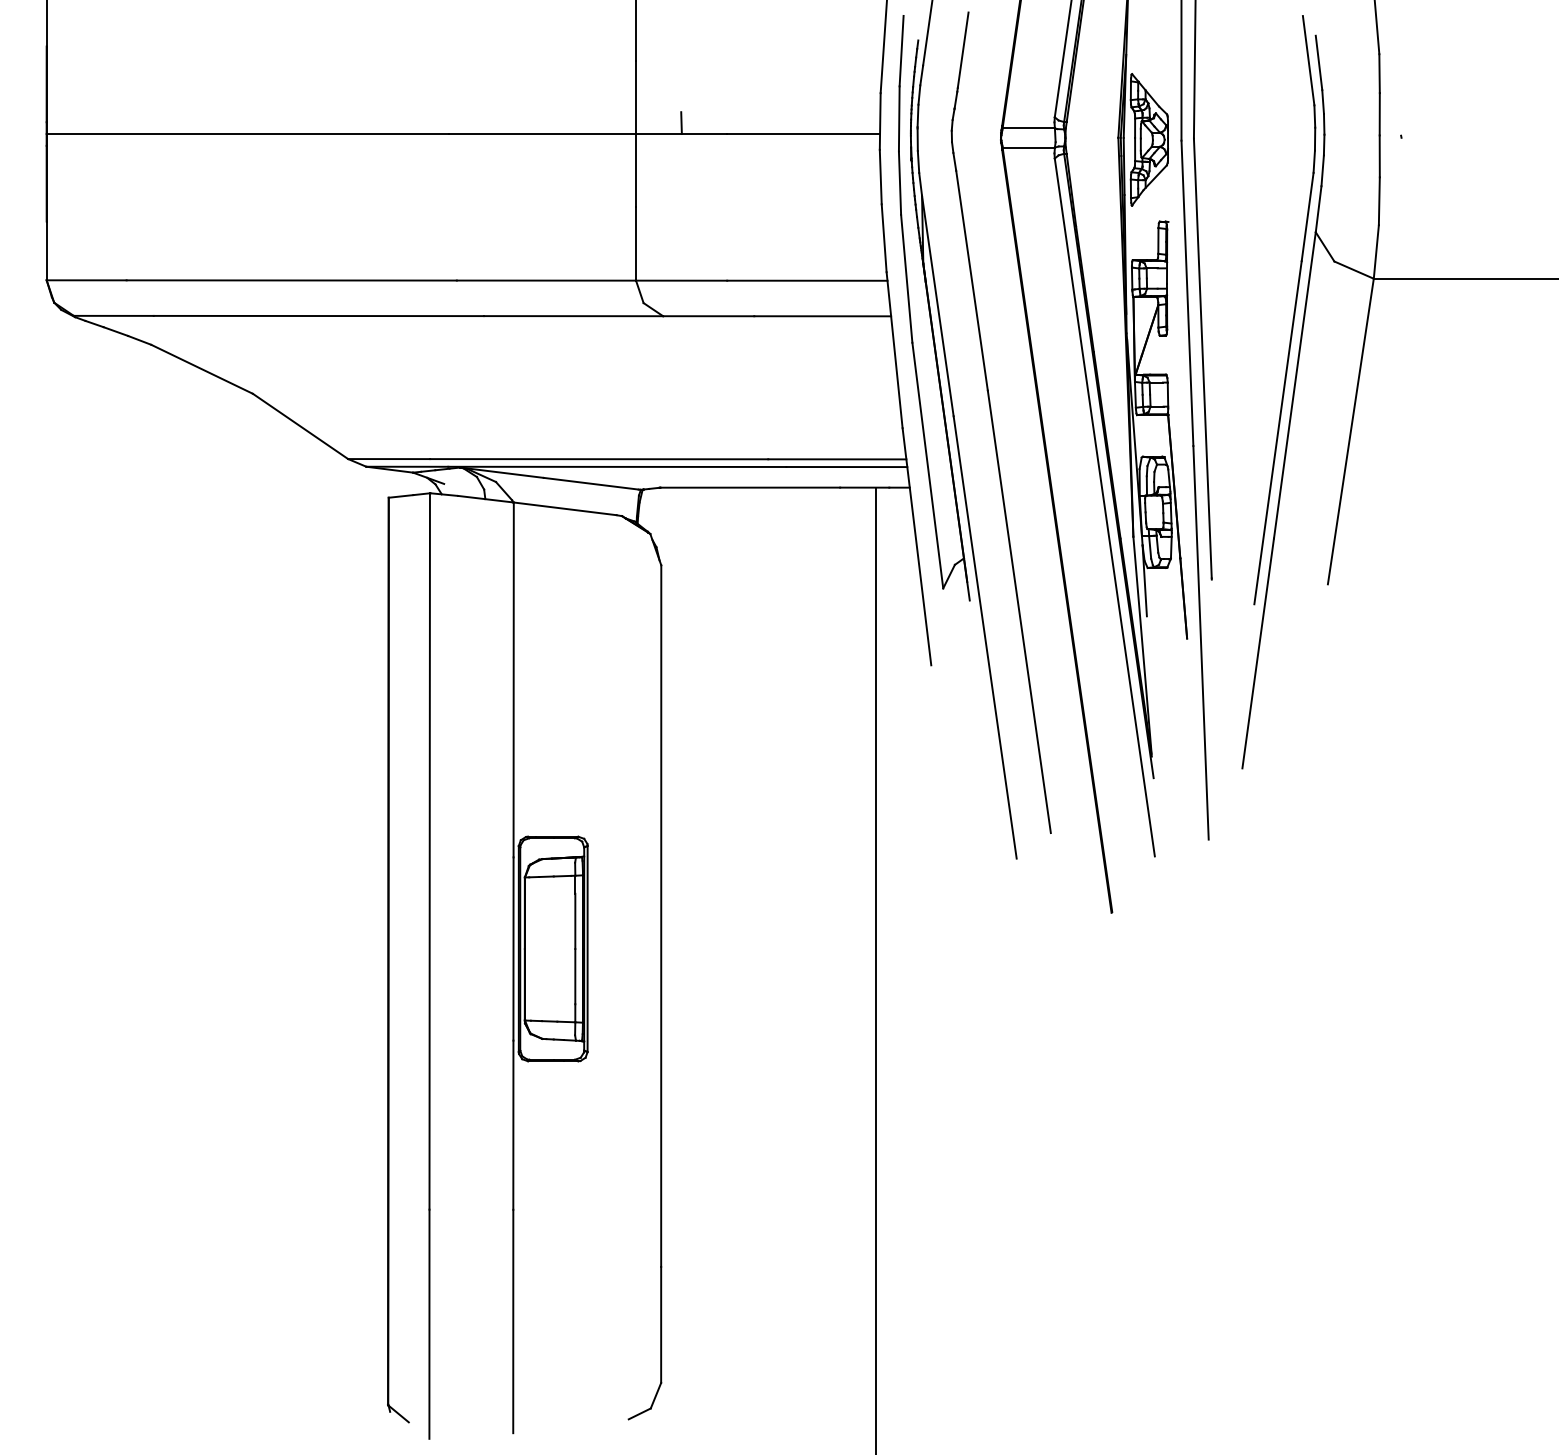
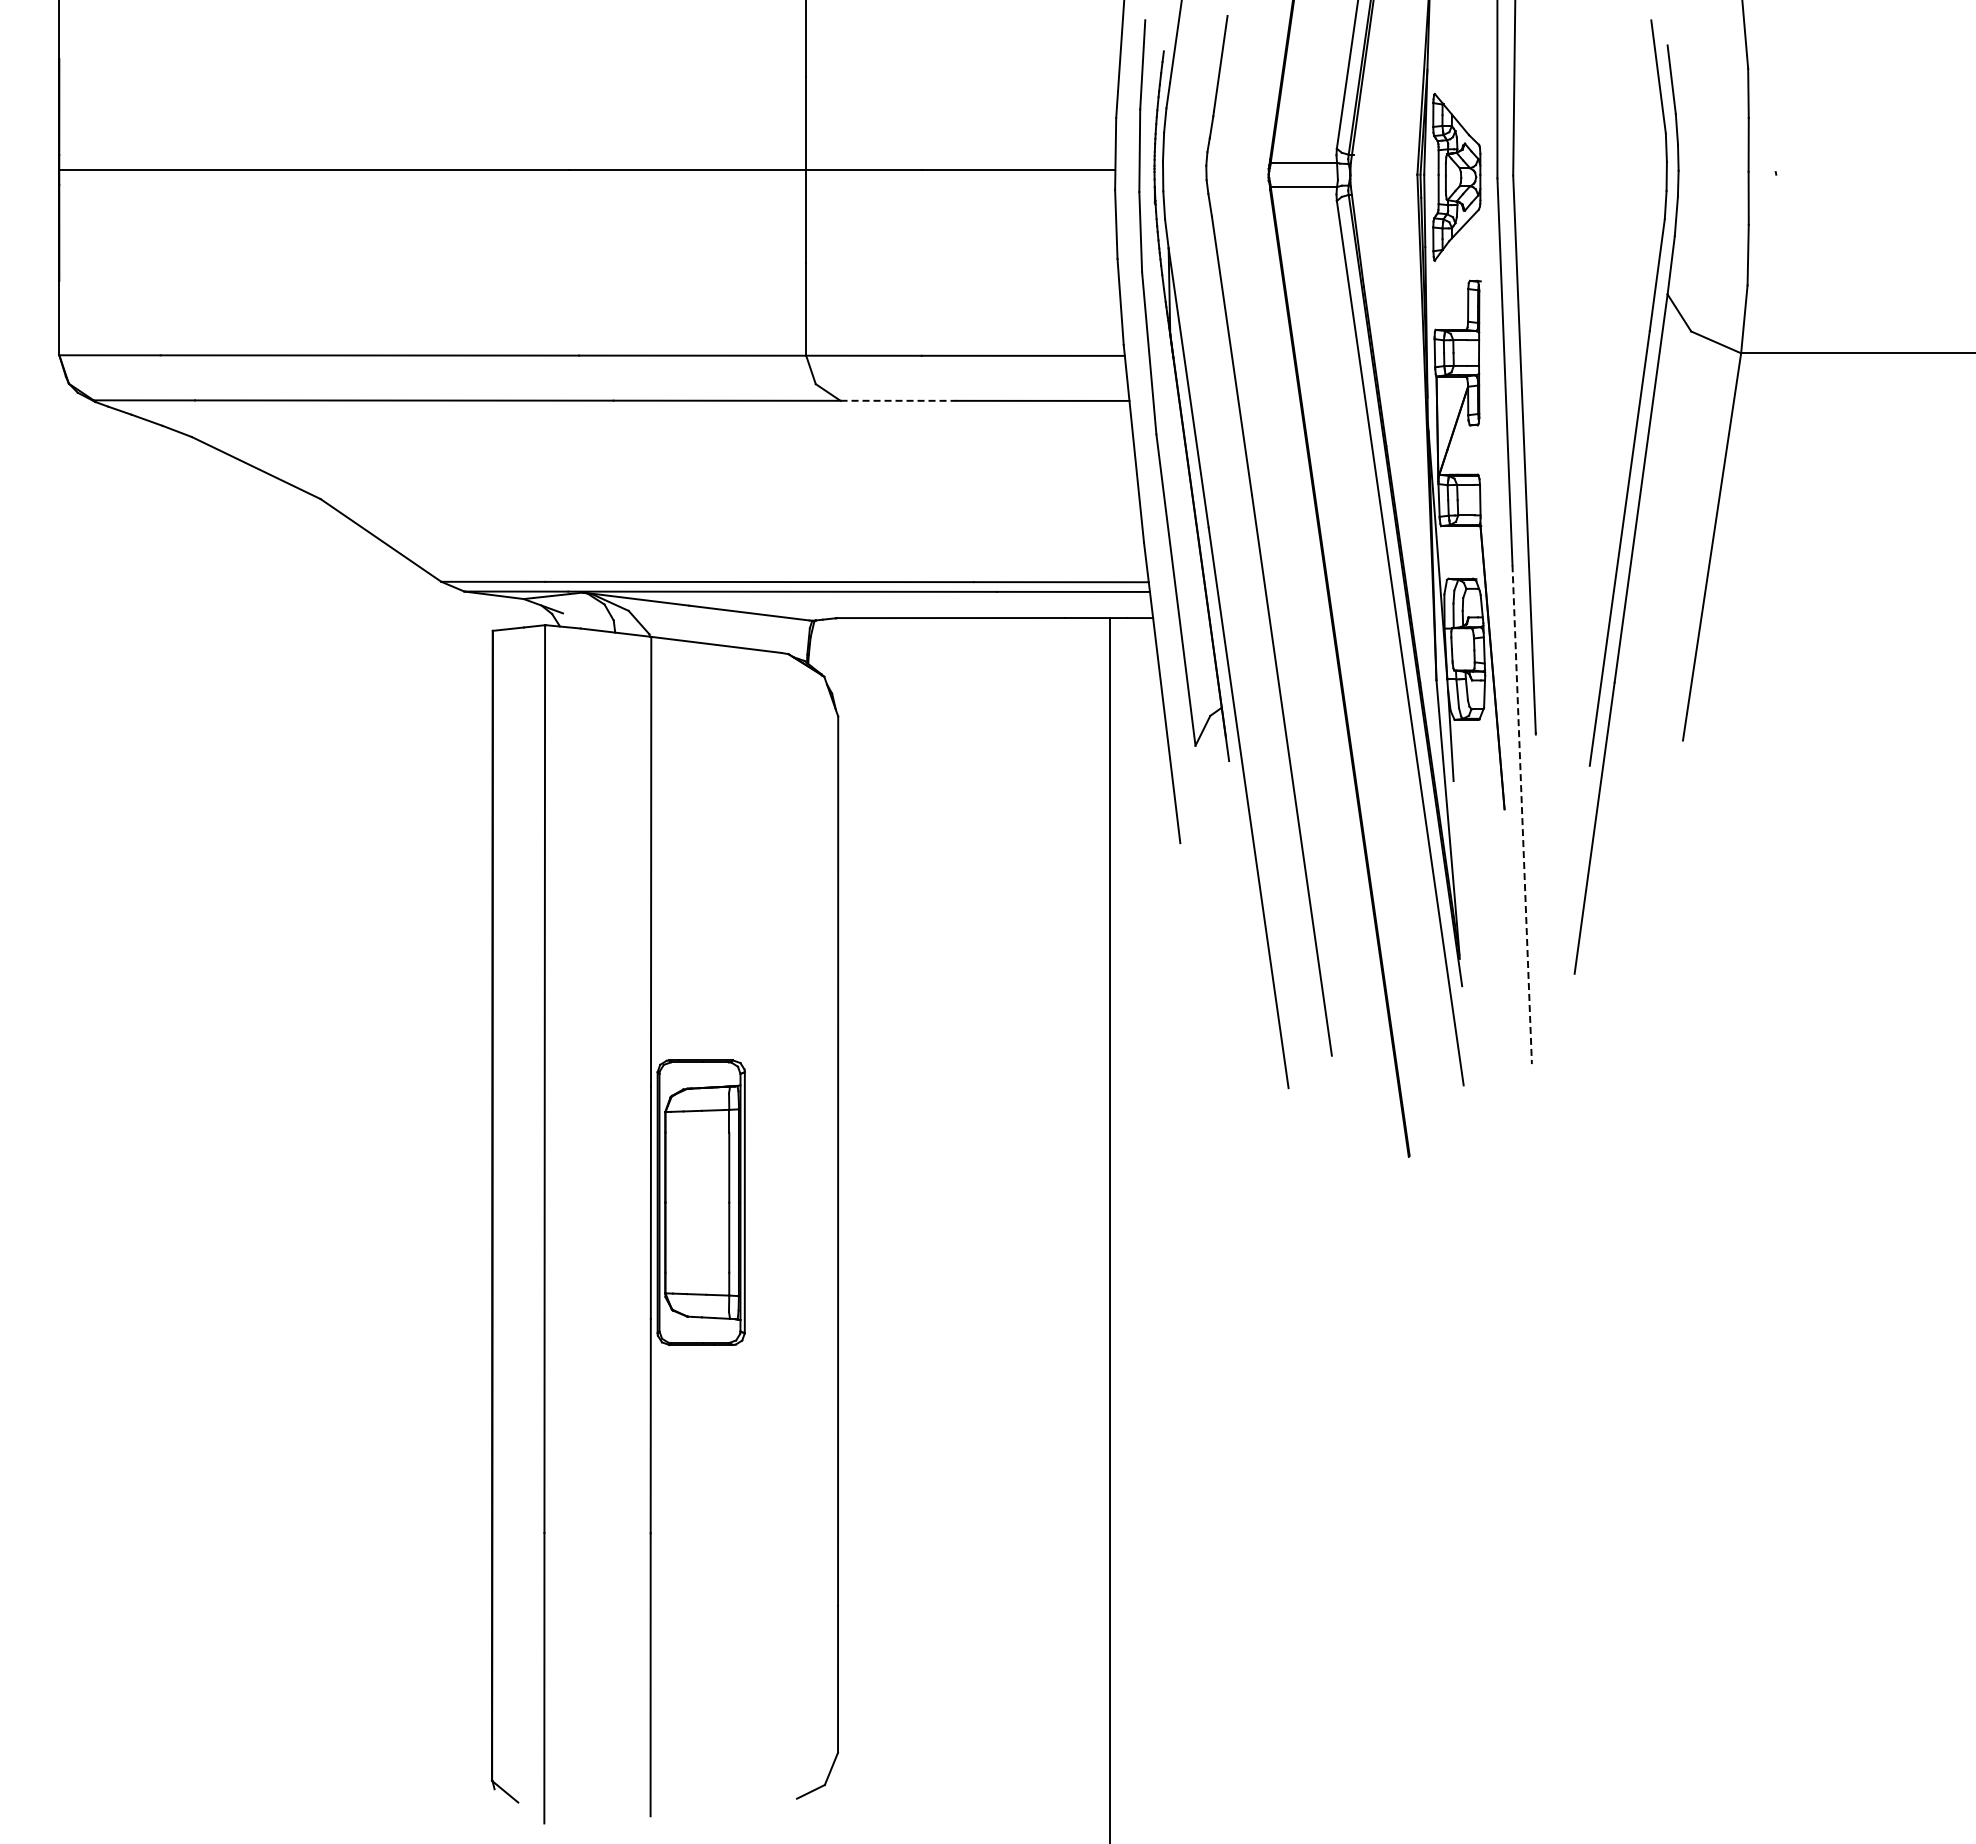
line: (681, 122) -> (863, 155), removed
line: (708, 315) -> (898, 400), solid -> dashed
line: (1201, 642) -> (1522, 814), solid -> dashed

